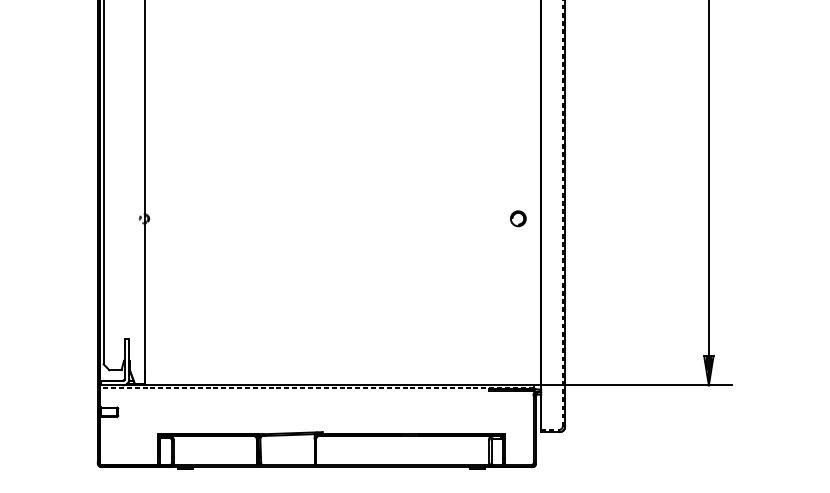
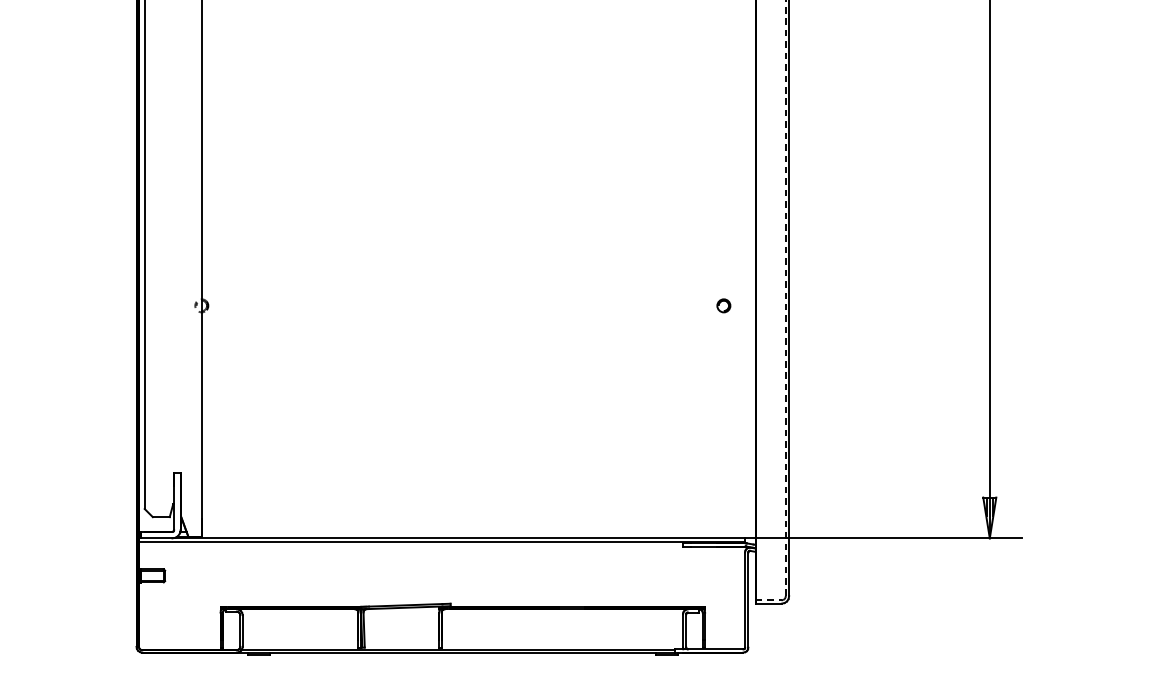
circle: (518, 218) -> (723, 305), size x0.62
line: (316, 388) -> (441, 542), dashed -> solid

